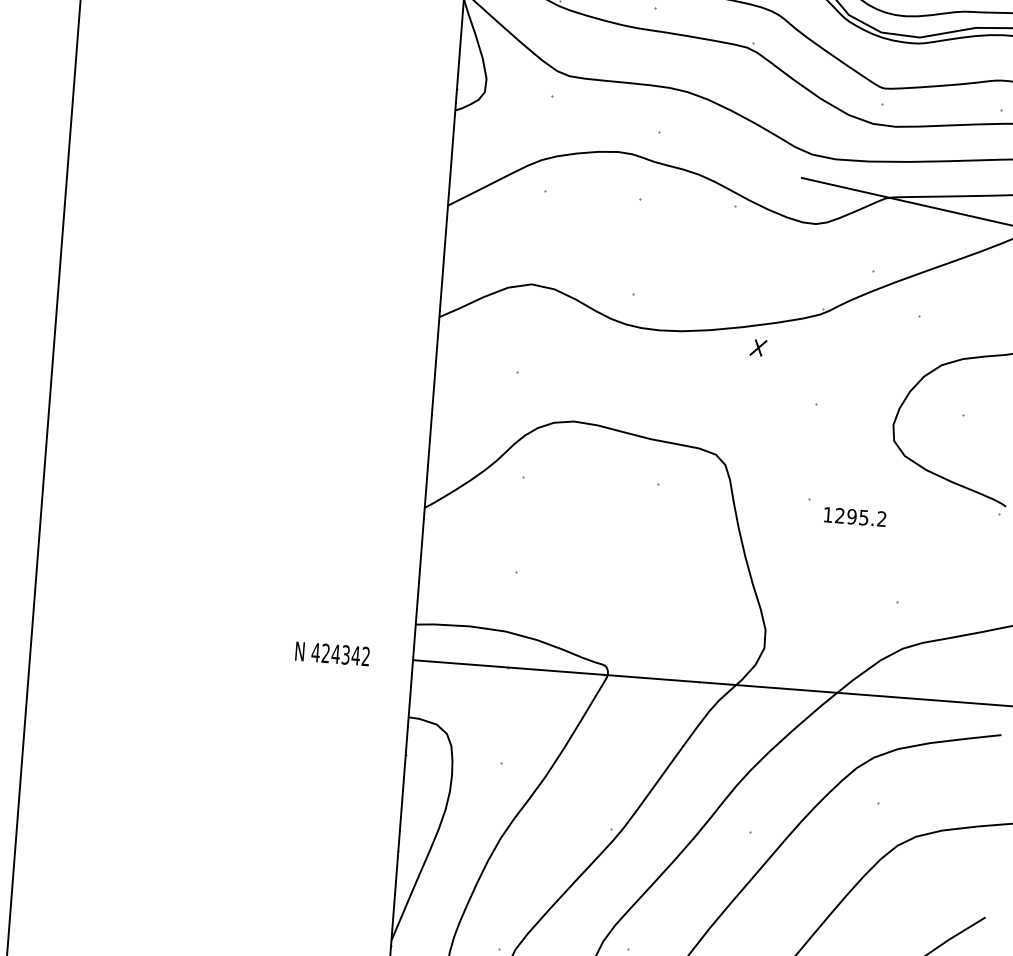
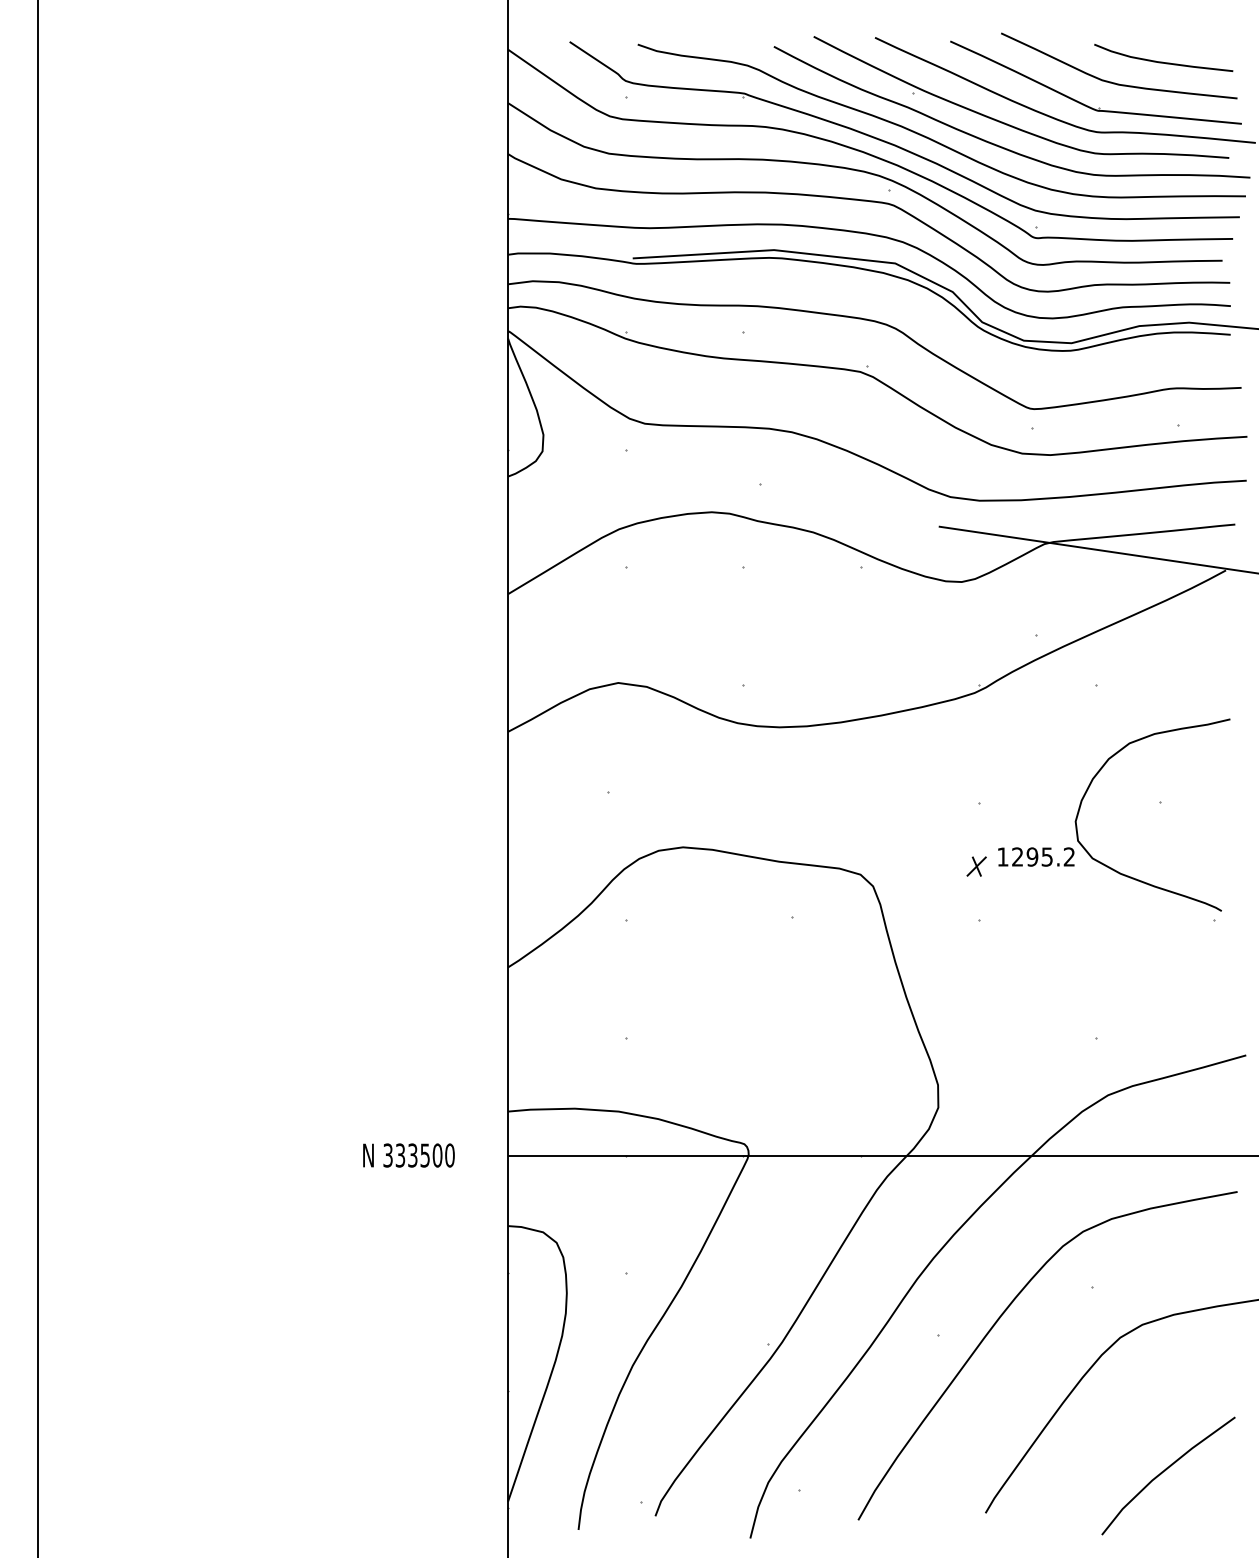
part: (758, 347) -> (976, 866), moved
text: (855, 516) -> (1036, 856), moved
text: (340, 654) -> (418, 1155), 424342 -> 333500

